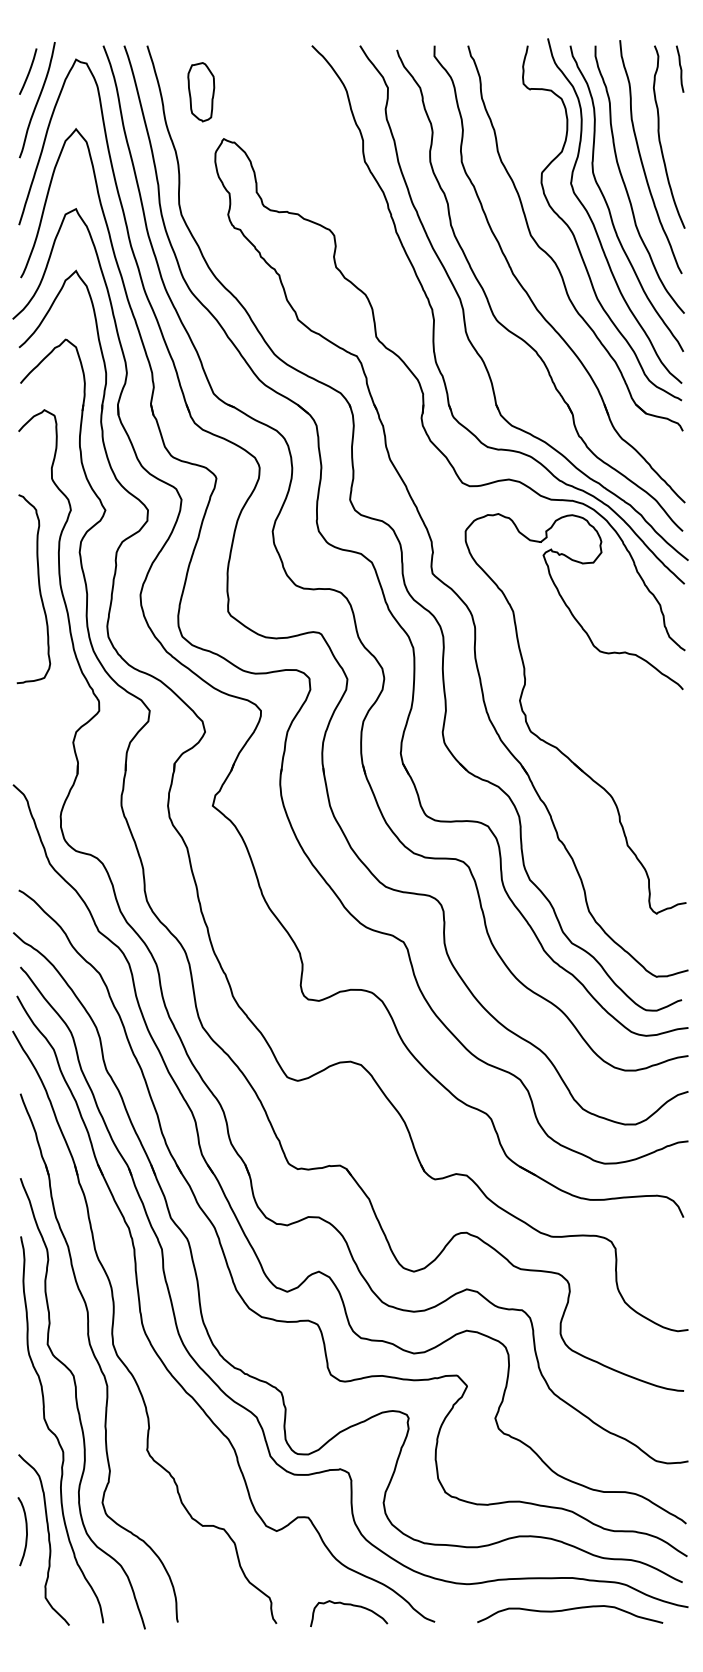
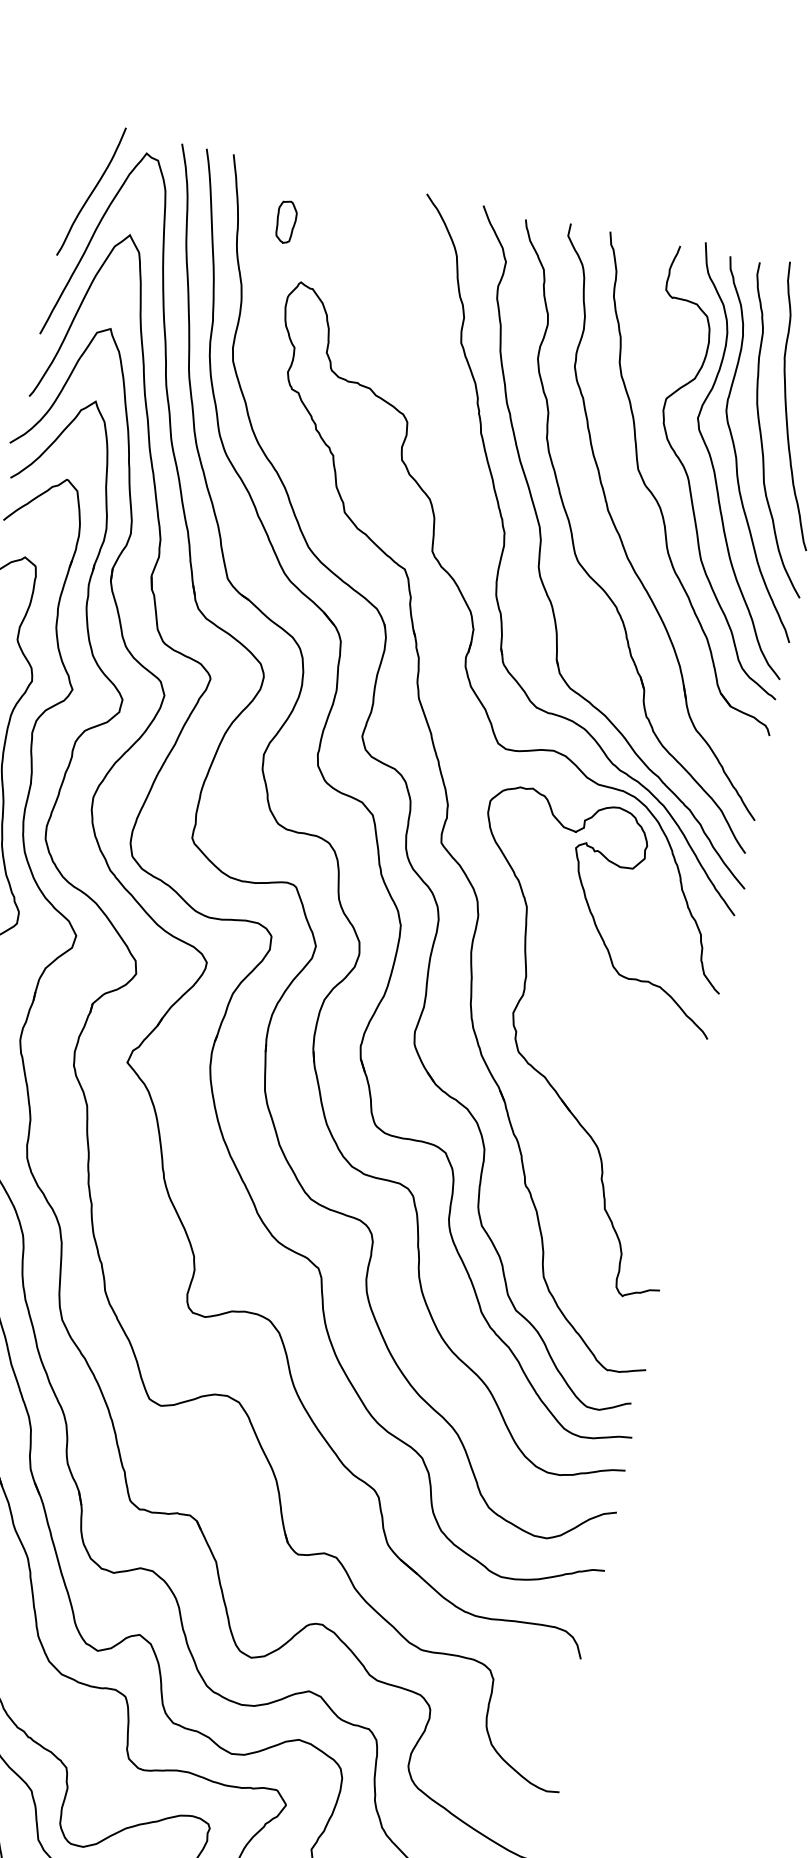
curve: (28, 71) -> (87, 155), removed
part: (201, 92) -> (286, 222), size x0.6

